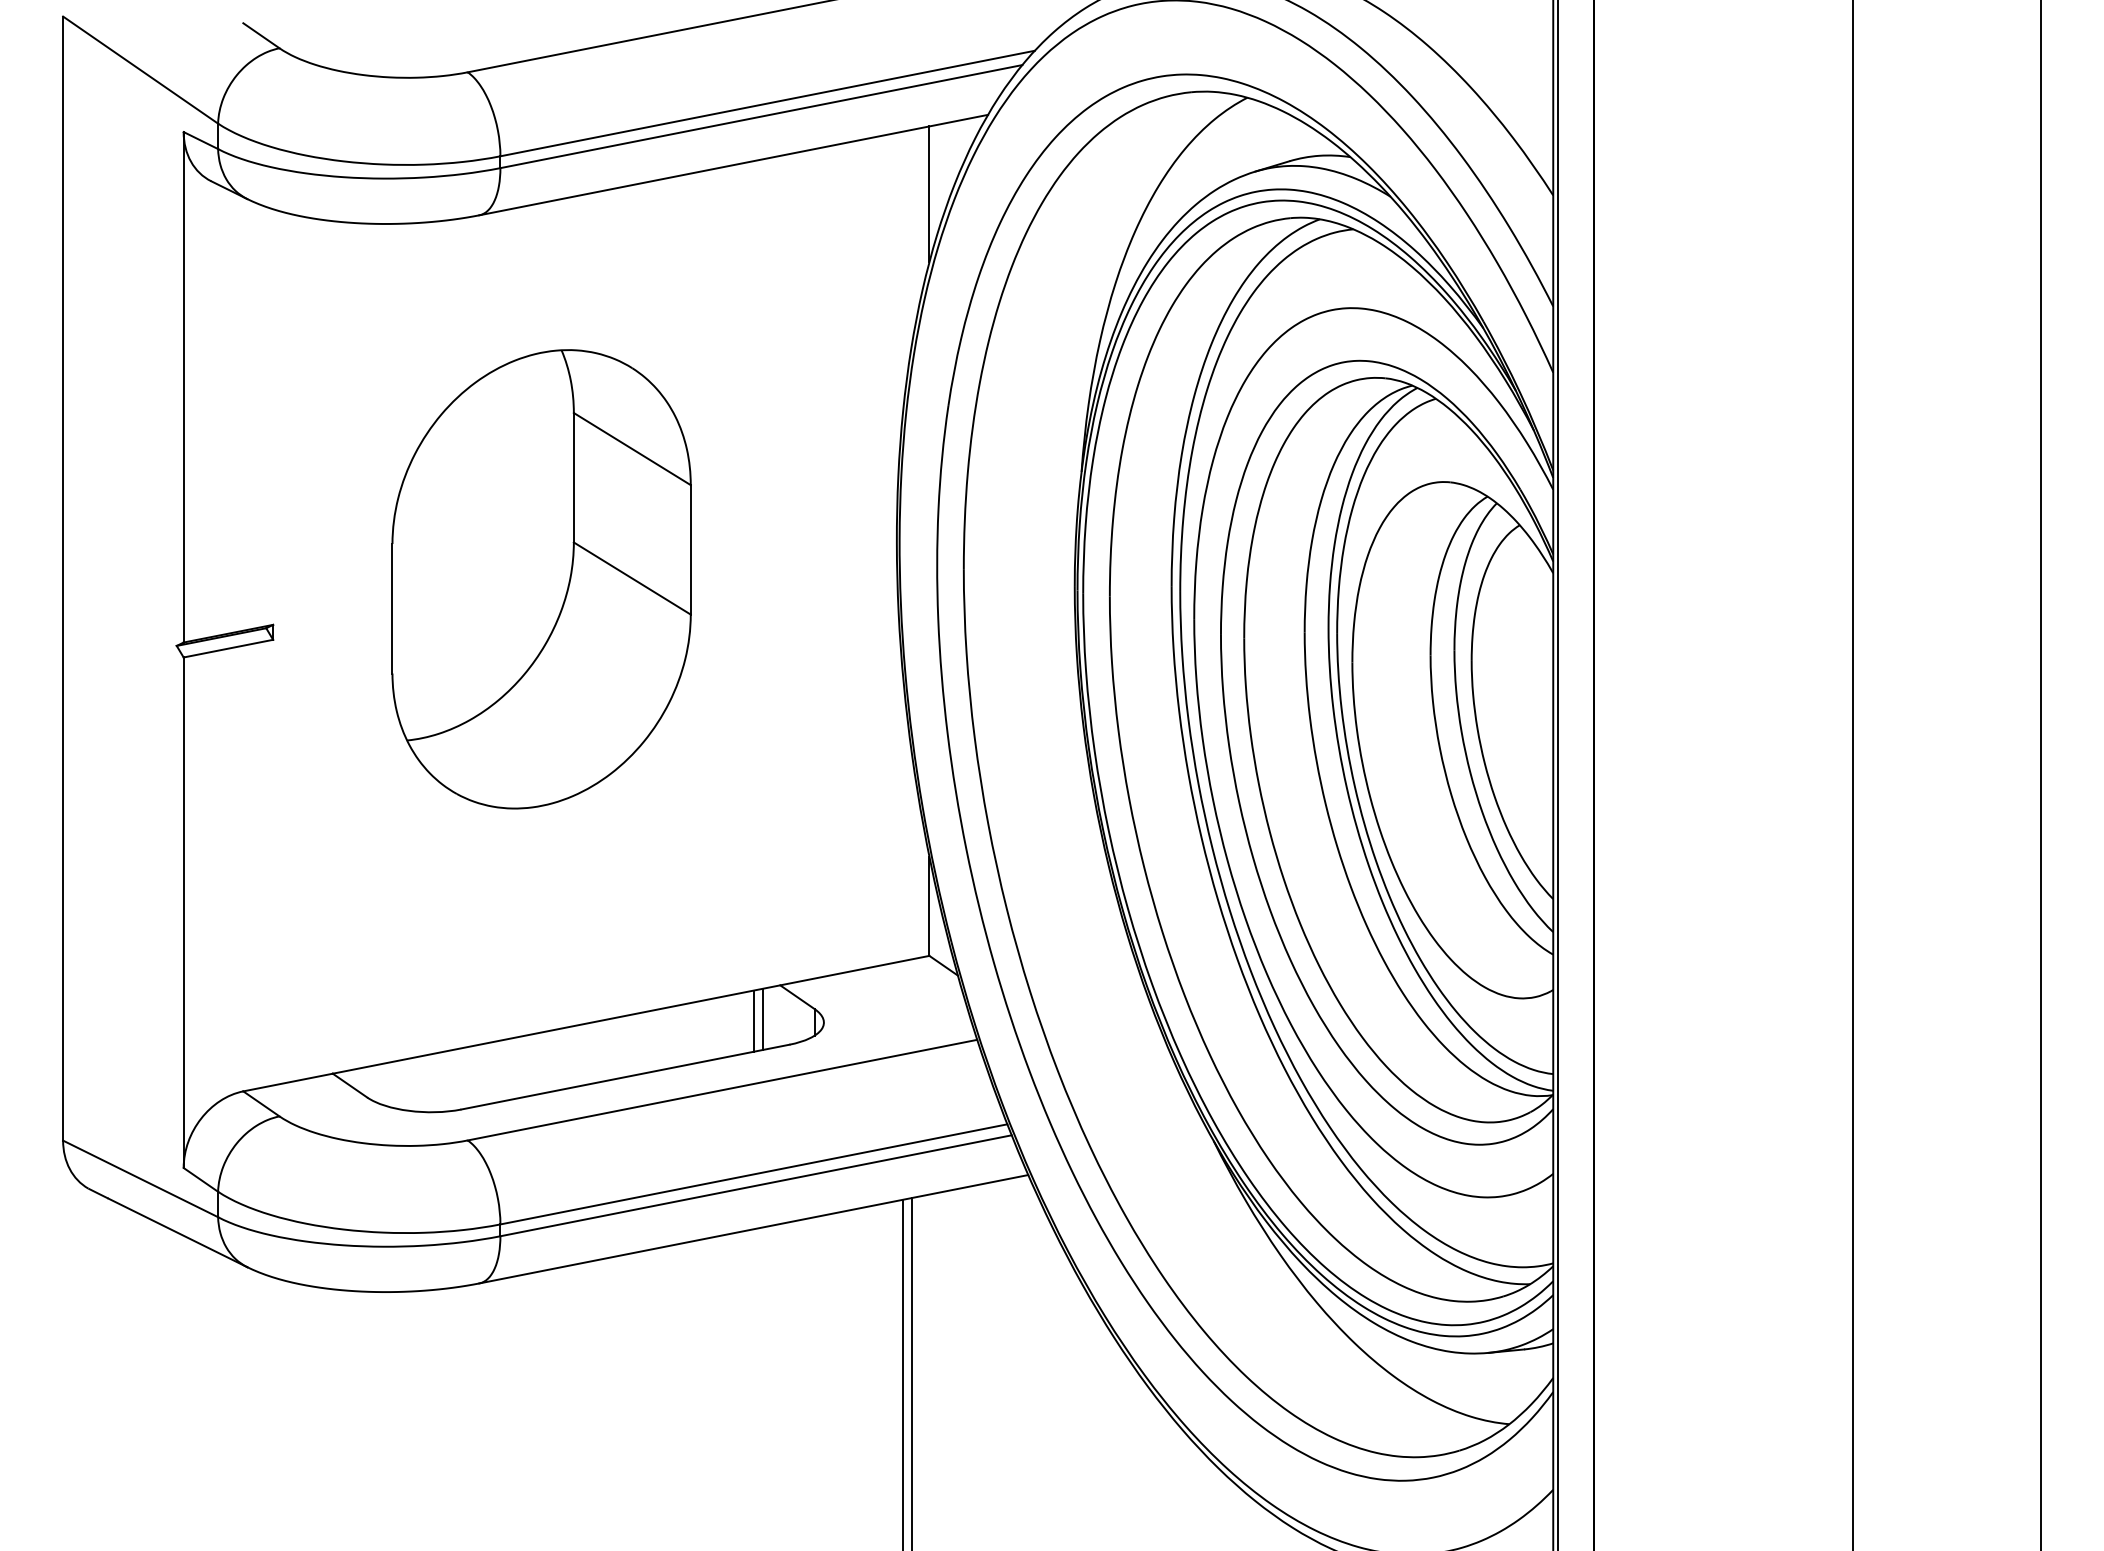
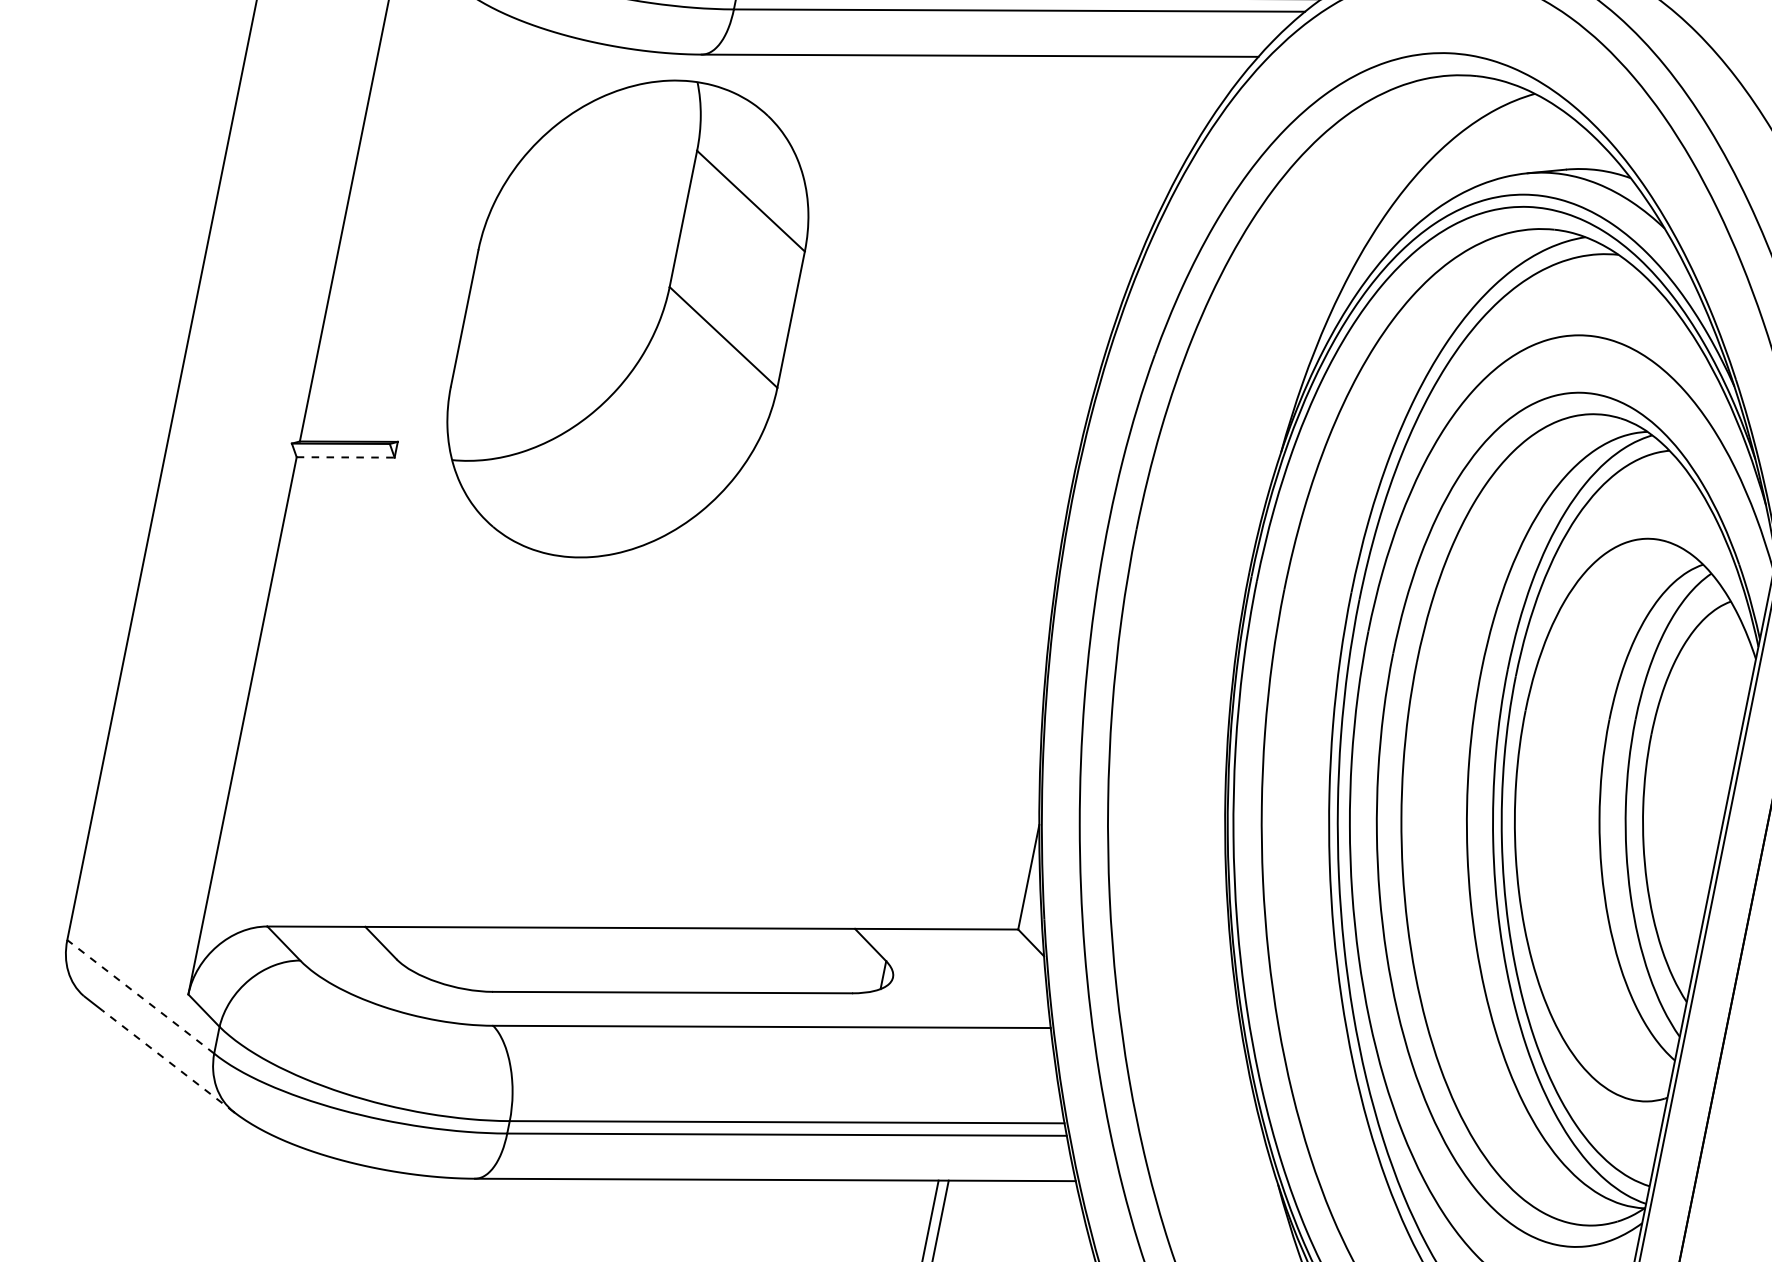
line: (929, 194) -> (1179, 128), removed
part: (541, 579) -> (627, 319), moved
line: (228, 648) -> (345, 457), solid -> dashed
line: (763, 1018) -> (830, 960), removed
line: (753, 1020) -> (819, 960), removed
line: (140, 1178) -> (140, 996), solid -> dashed
line: (177, 1232) -> (168, 1061), solid -> dashed

